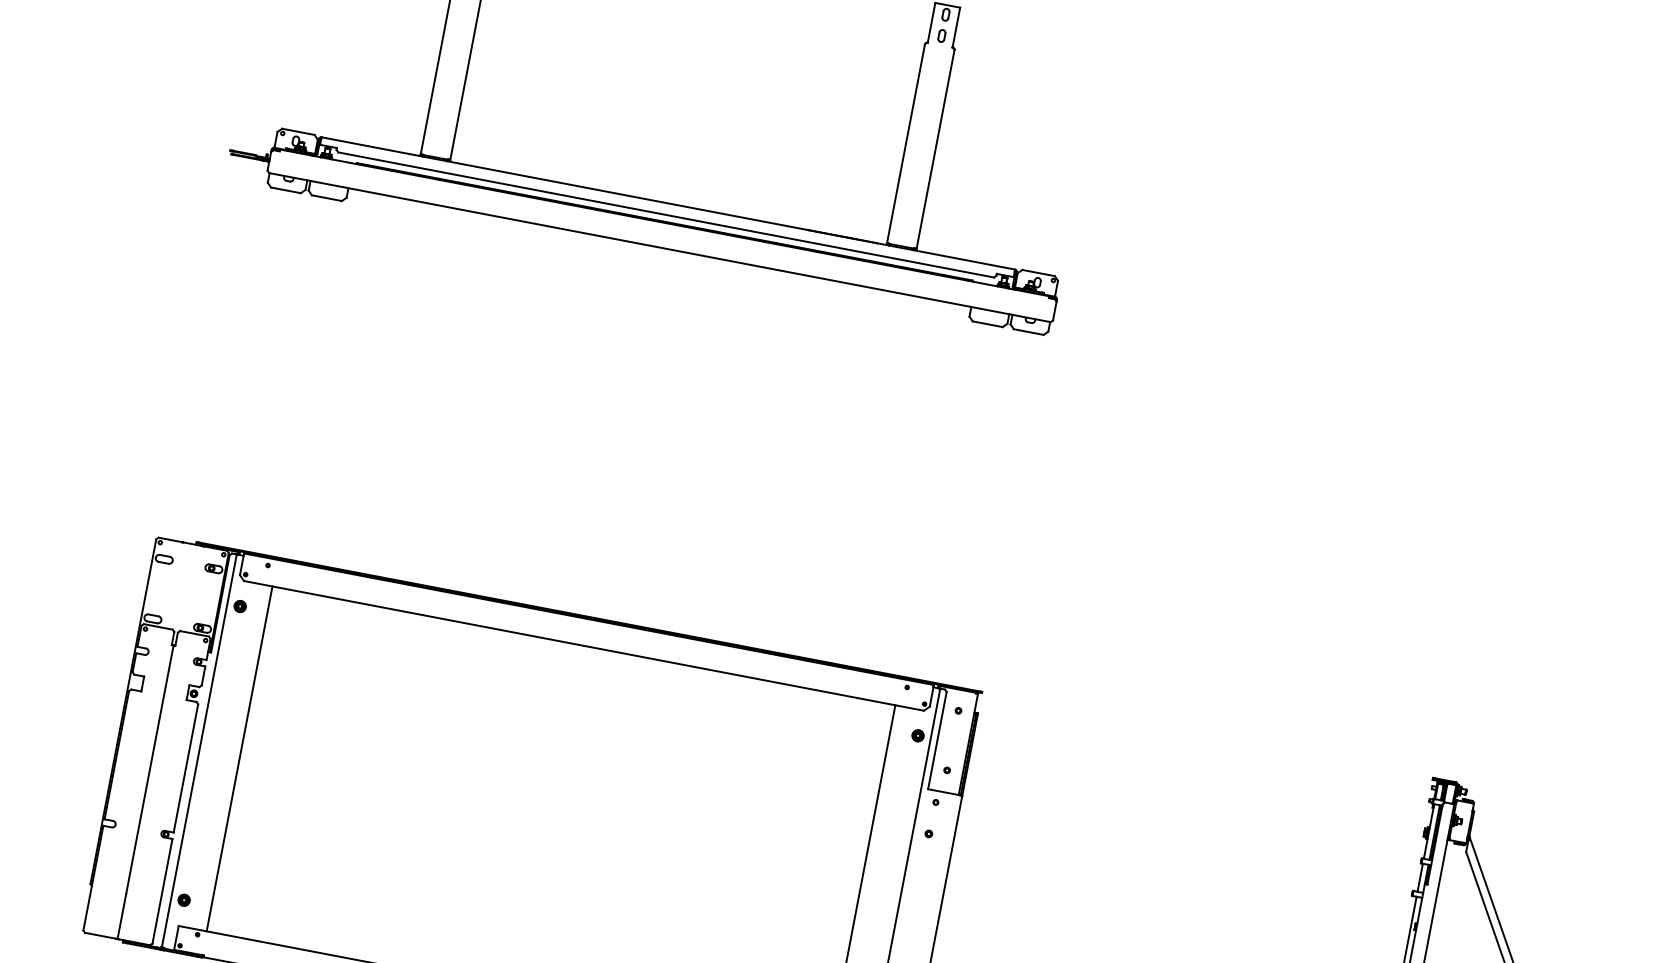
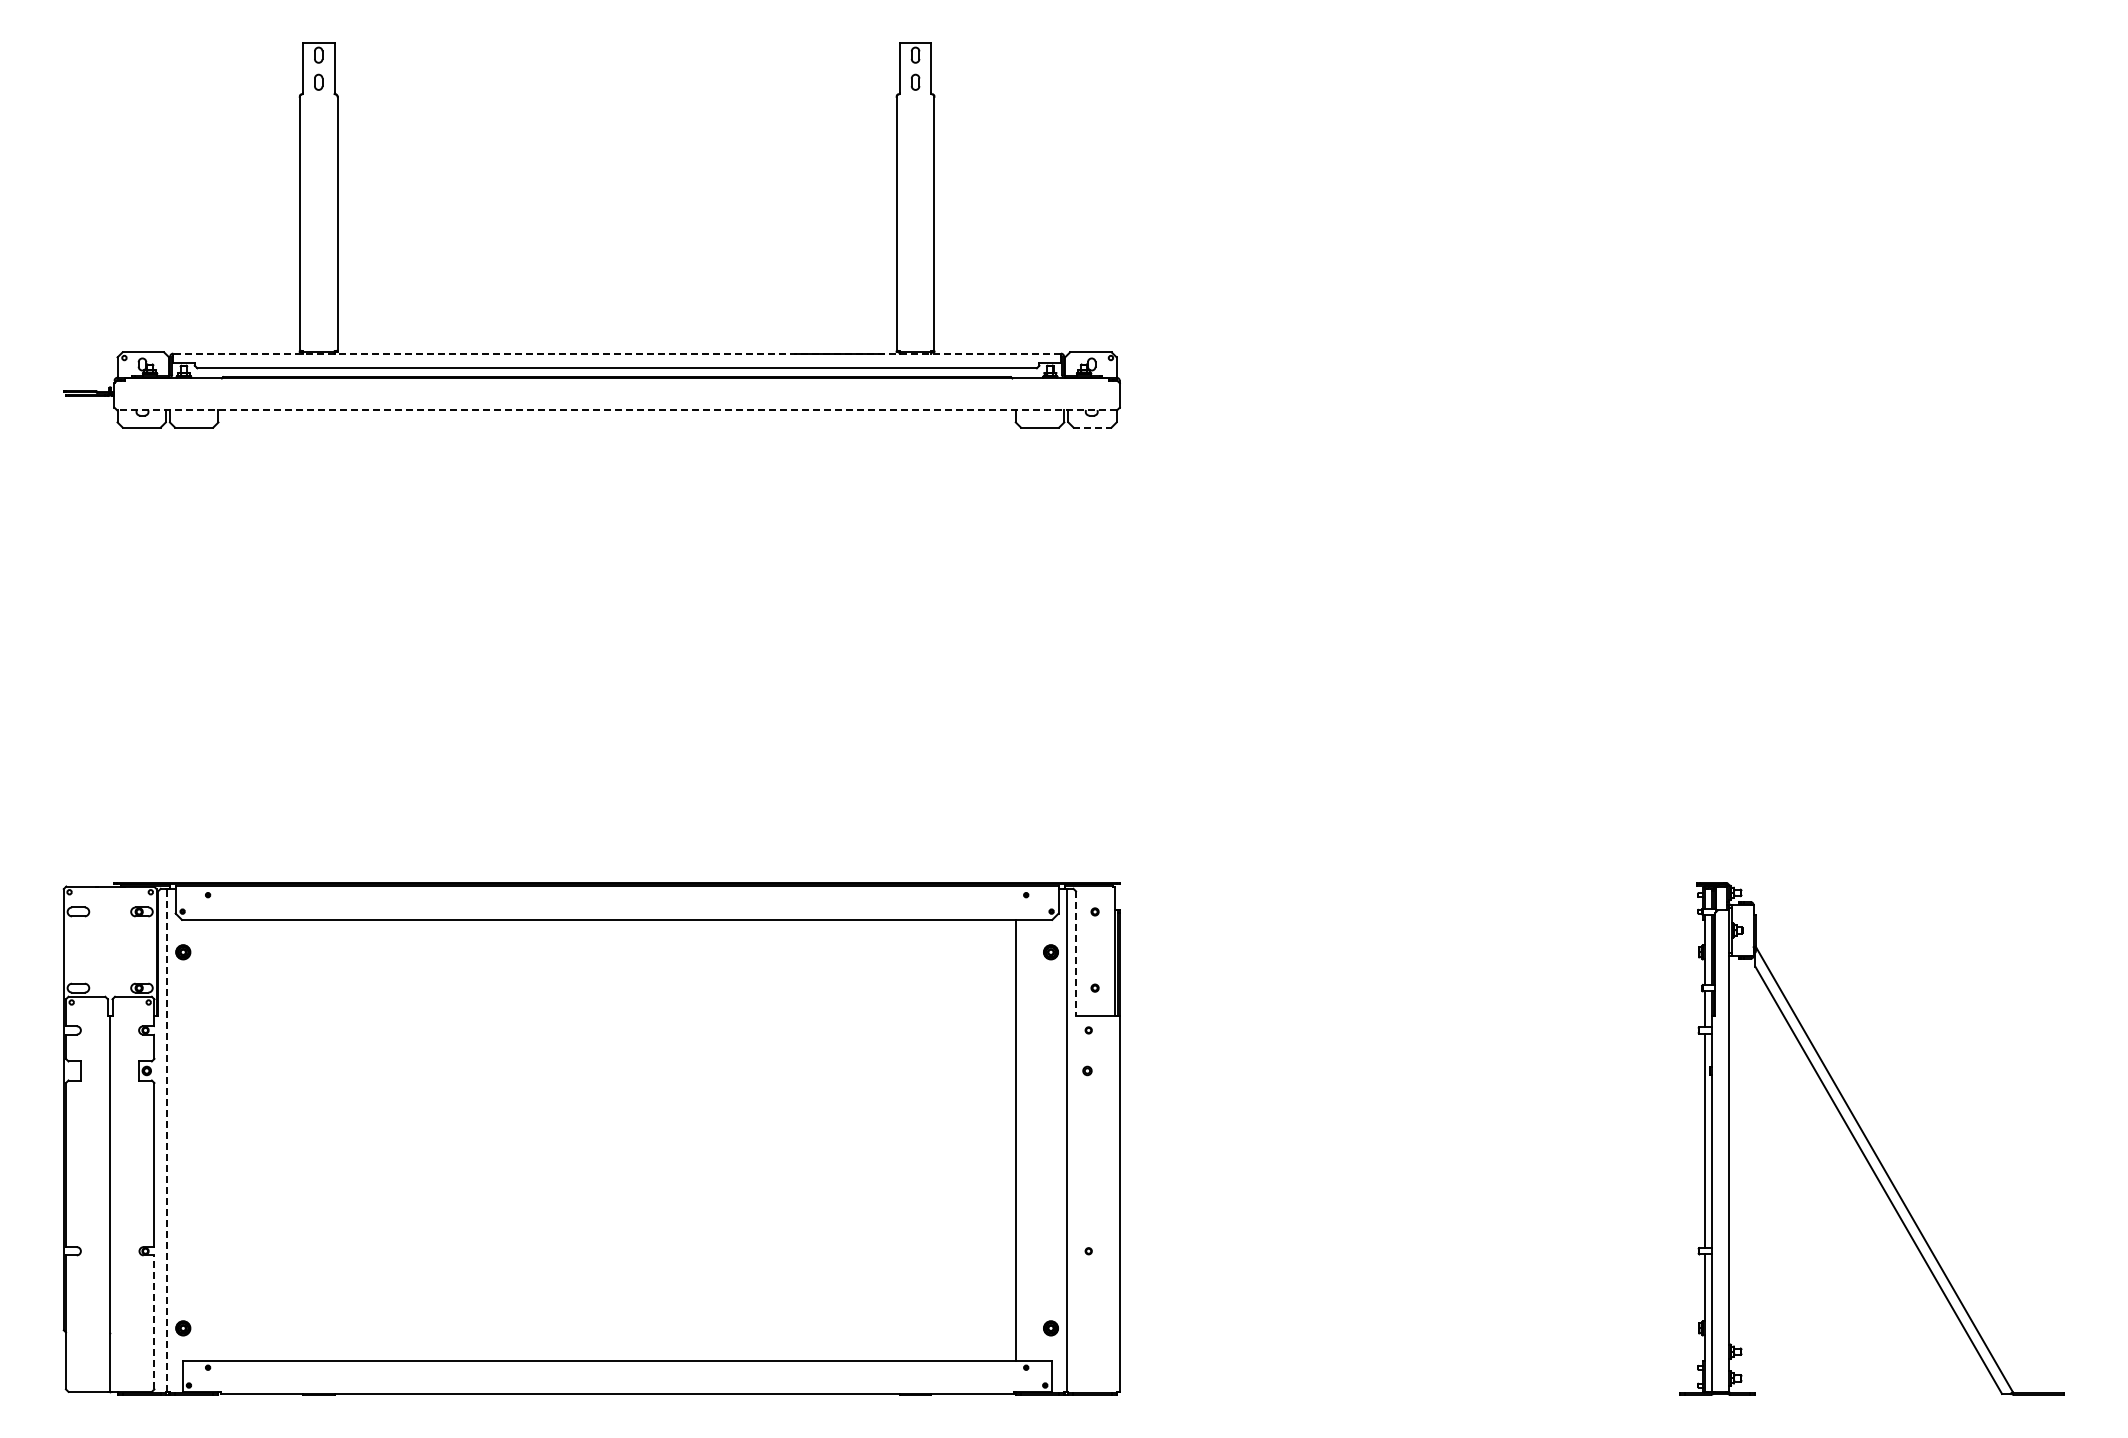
line: (668, 203) -> (617, 353), solid -> dashed
line: (659, 247) -> (616, 410), solid -> dashed
line: (1029, 332) -> (1093, 427), solid -> dashed
line: (937, 741) -> (1076, 954), solid -> dashed
line: (199, 751) -> (166, 1140), solid -> dashed
line: (239, 758) -> (218, 1140), removed
line: (162, 891) -> (154, 1322), solid -> dashed

